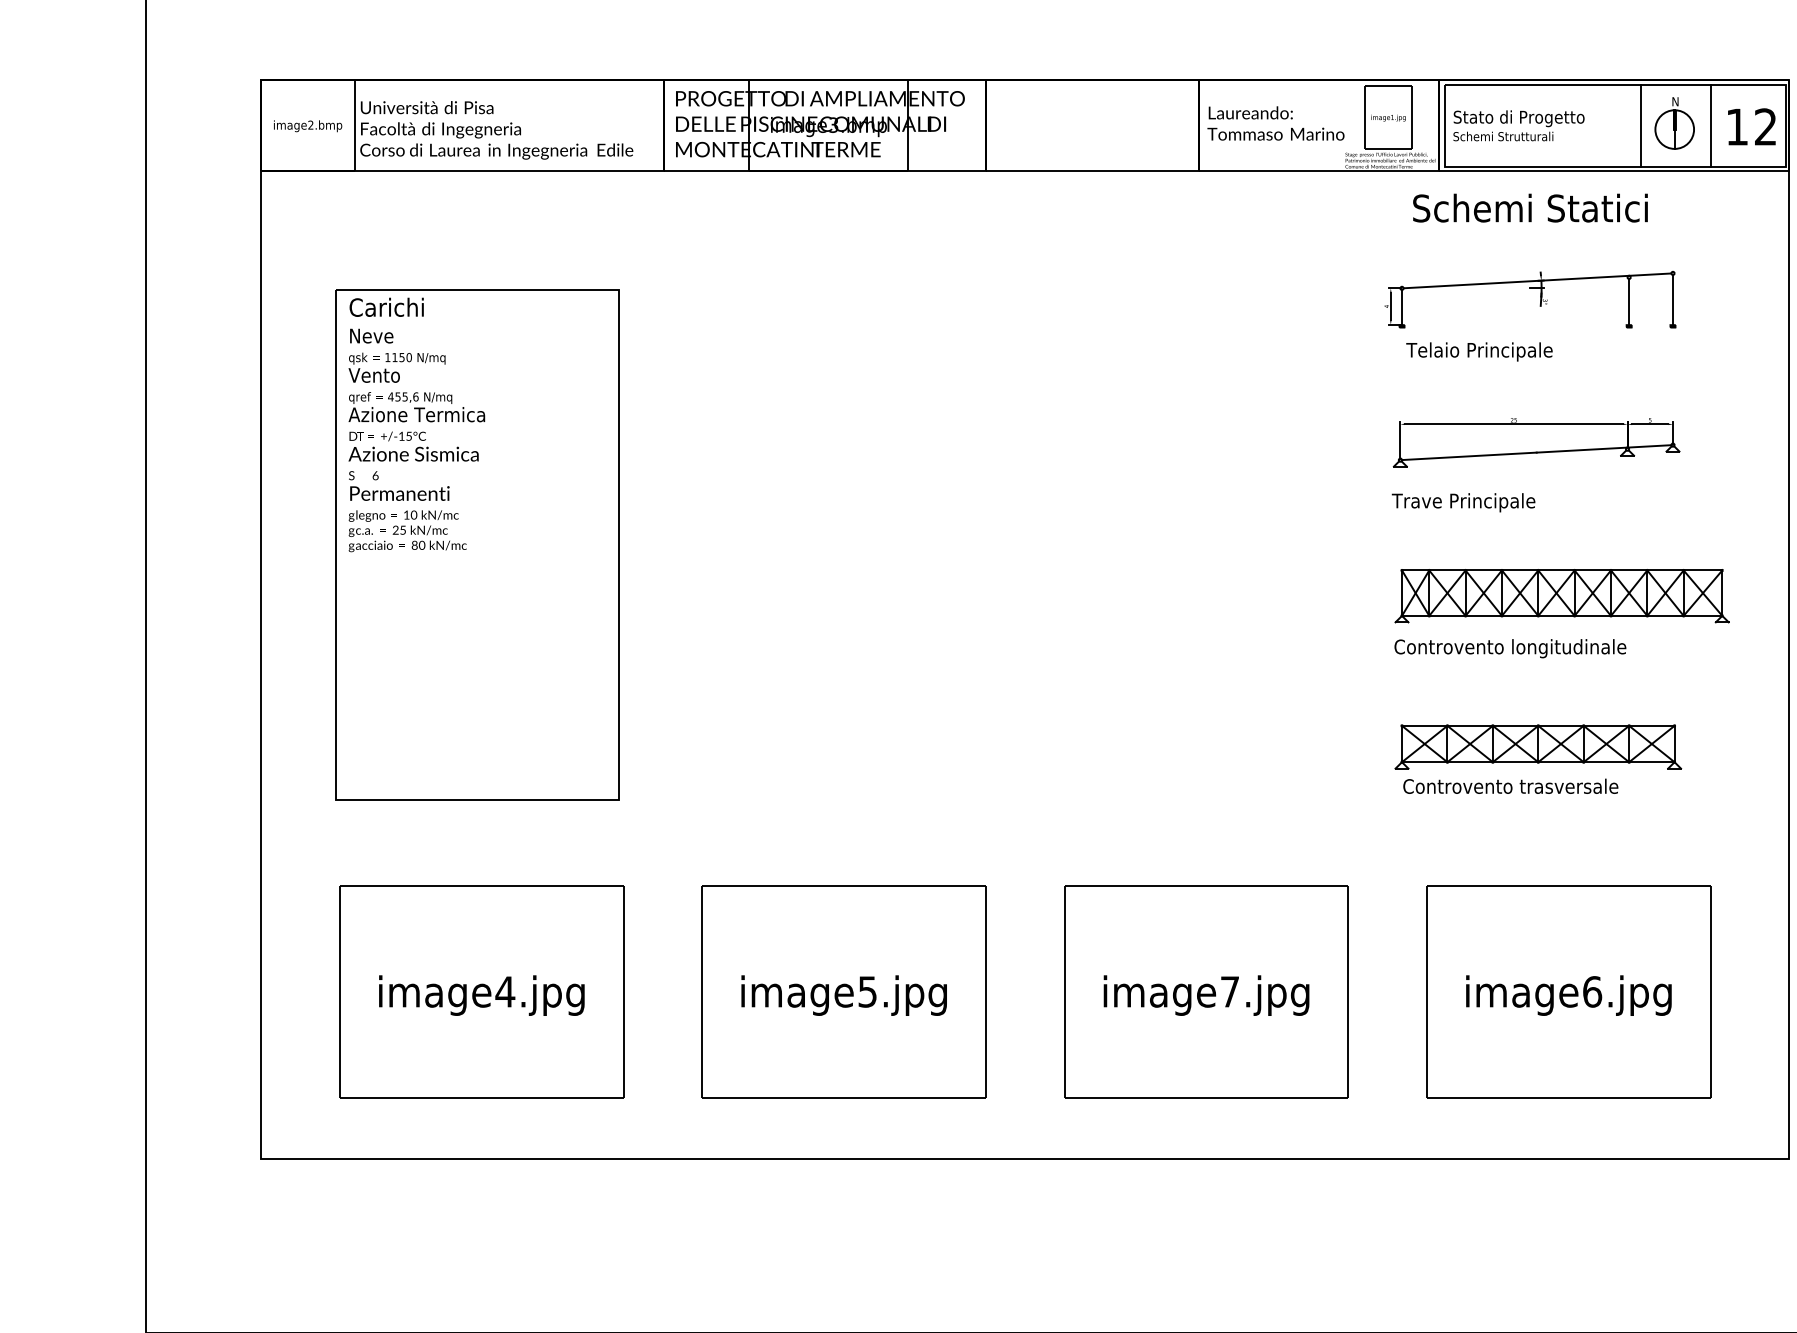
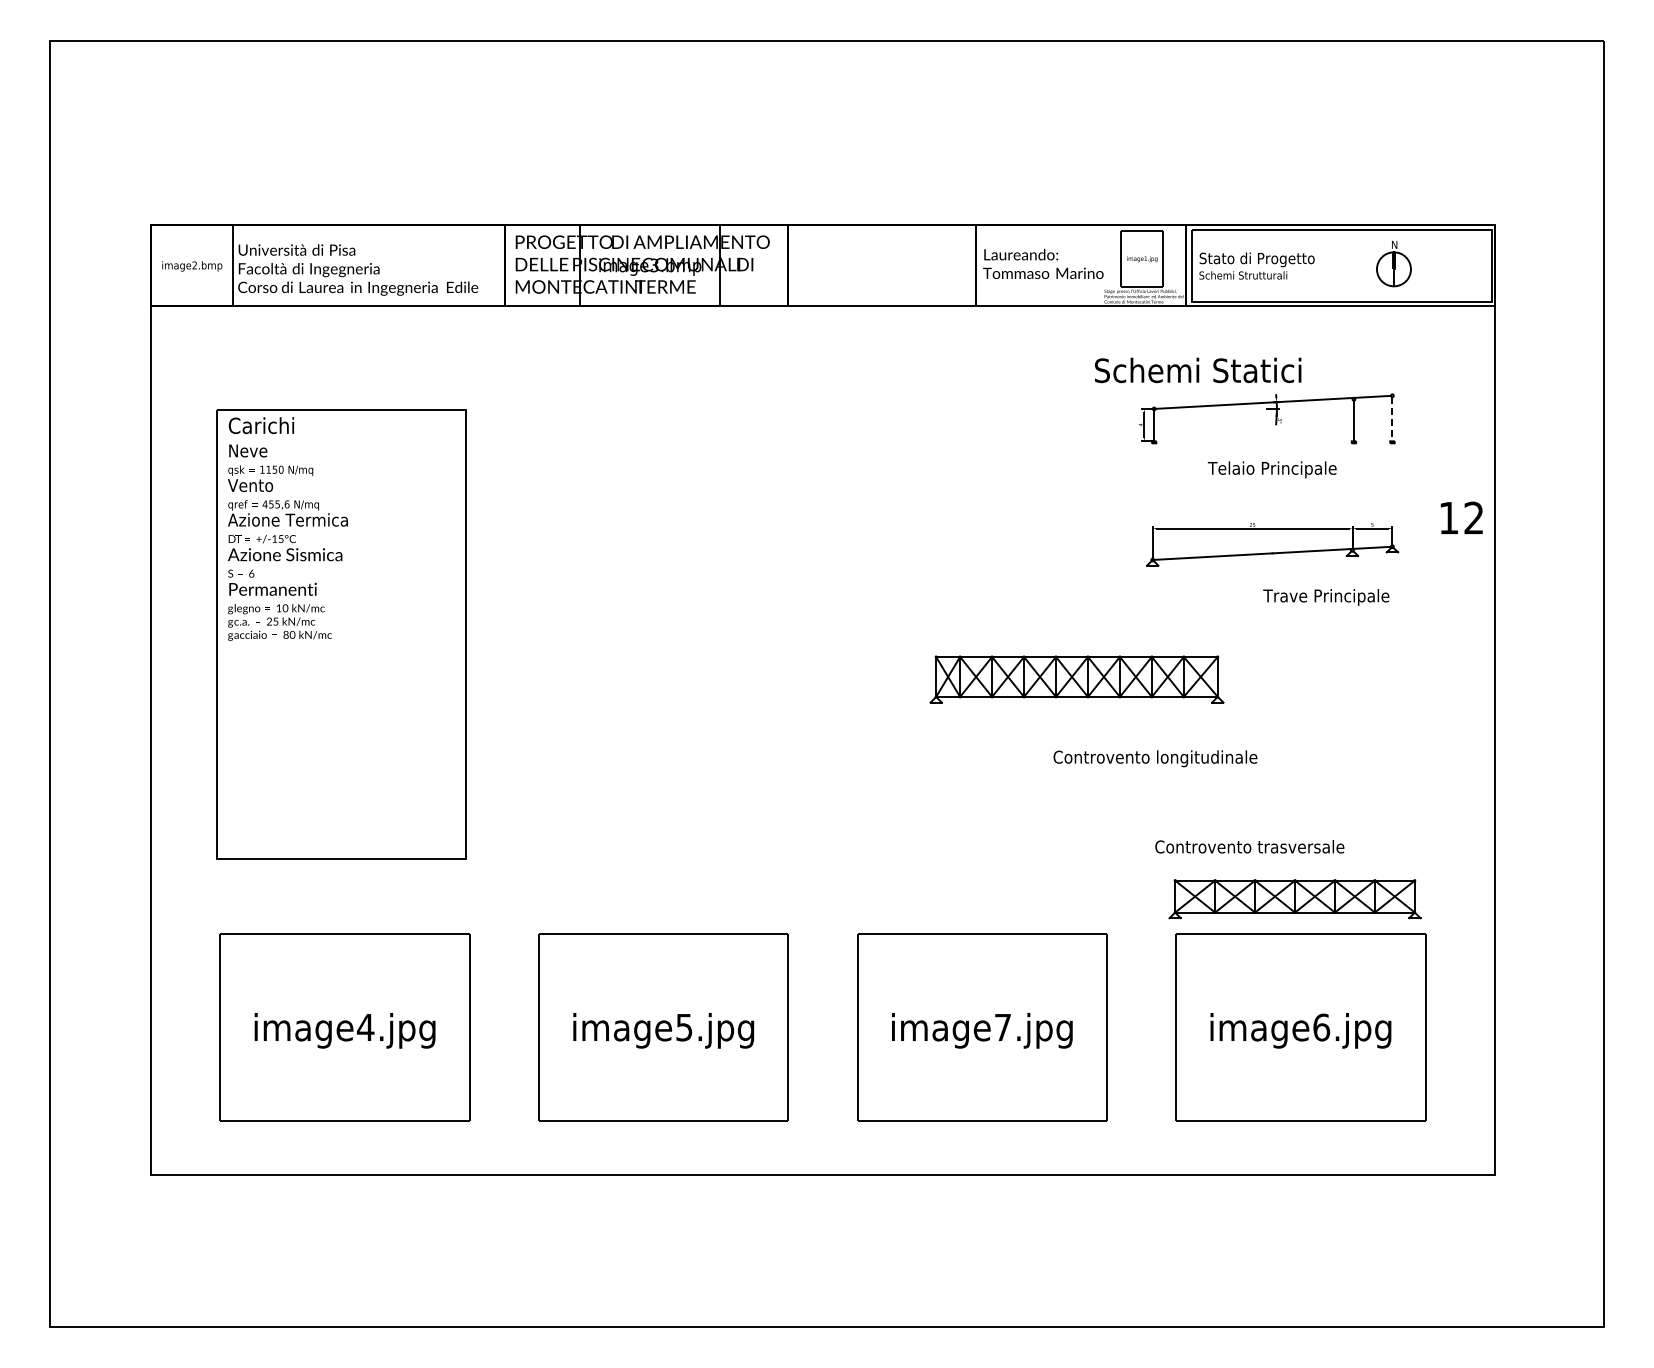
line: (1641, 126) -> (1364, 266), removed
line: (1710, 126) -> (1425, 266), removed
text: (1751, 126) -> (1461, 517), moved
text: (1530, 208) -> (1198, 370), moved
line: (1673, 300) -> (1392, 419), solid -> dashed
text: (1478, 351) -> (1271, 469), moved
text: (1463, 502) -> (1326, 597), moved
part: (1561, 596) -> (1076, 679), moved
text: (1510, 648) -> (1155, 758), moved
part: (1537, 747) -> (1294, 899), moved

